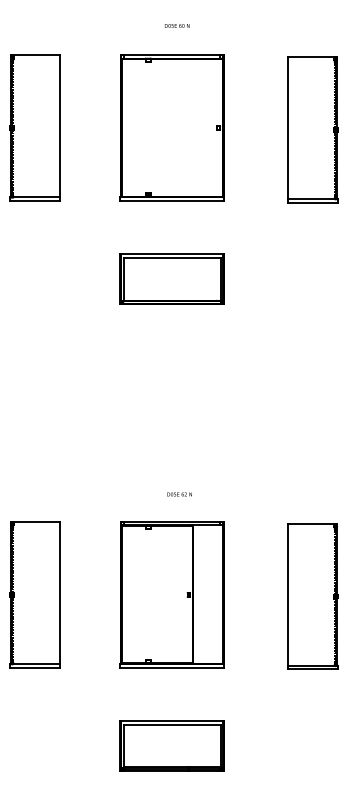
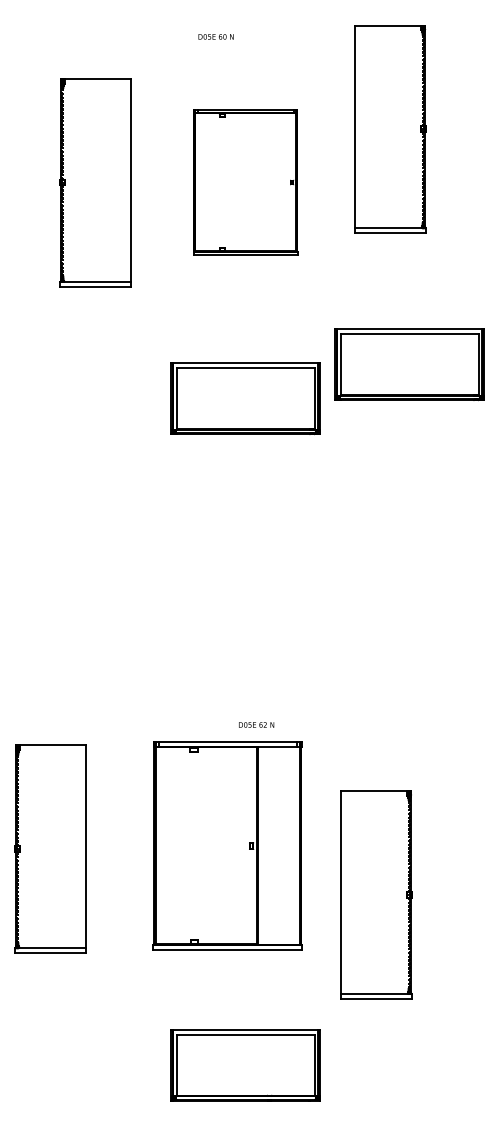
text: (176, 25) -> (215, 36), moved
part: (35, 127) -> (95, 182), moved
part: (171, 127) -> (245, 182), size x0.7
part: (312, 129) -> (390, 129), moved
part: (286, 255) -> (409, 364), added
text: (179, 494) -> (256, 724), moved
part: (171, 594) -> (227, 845), moved
part: (312, 596) -> (376, 894), moved

